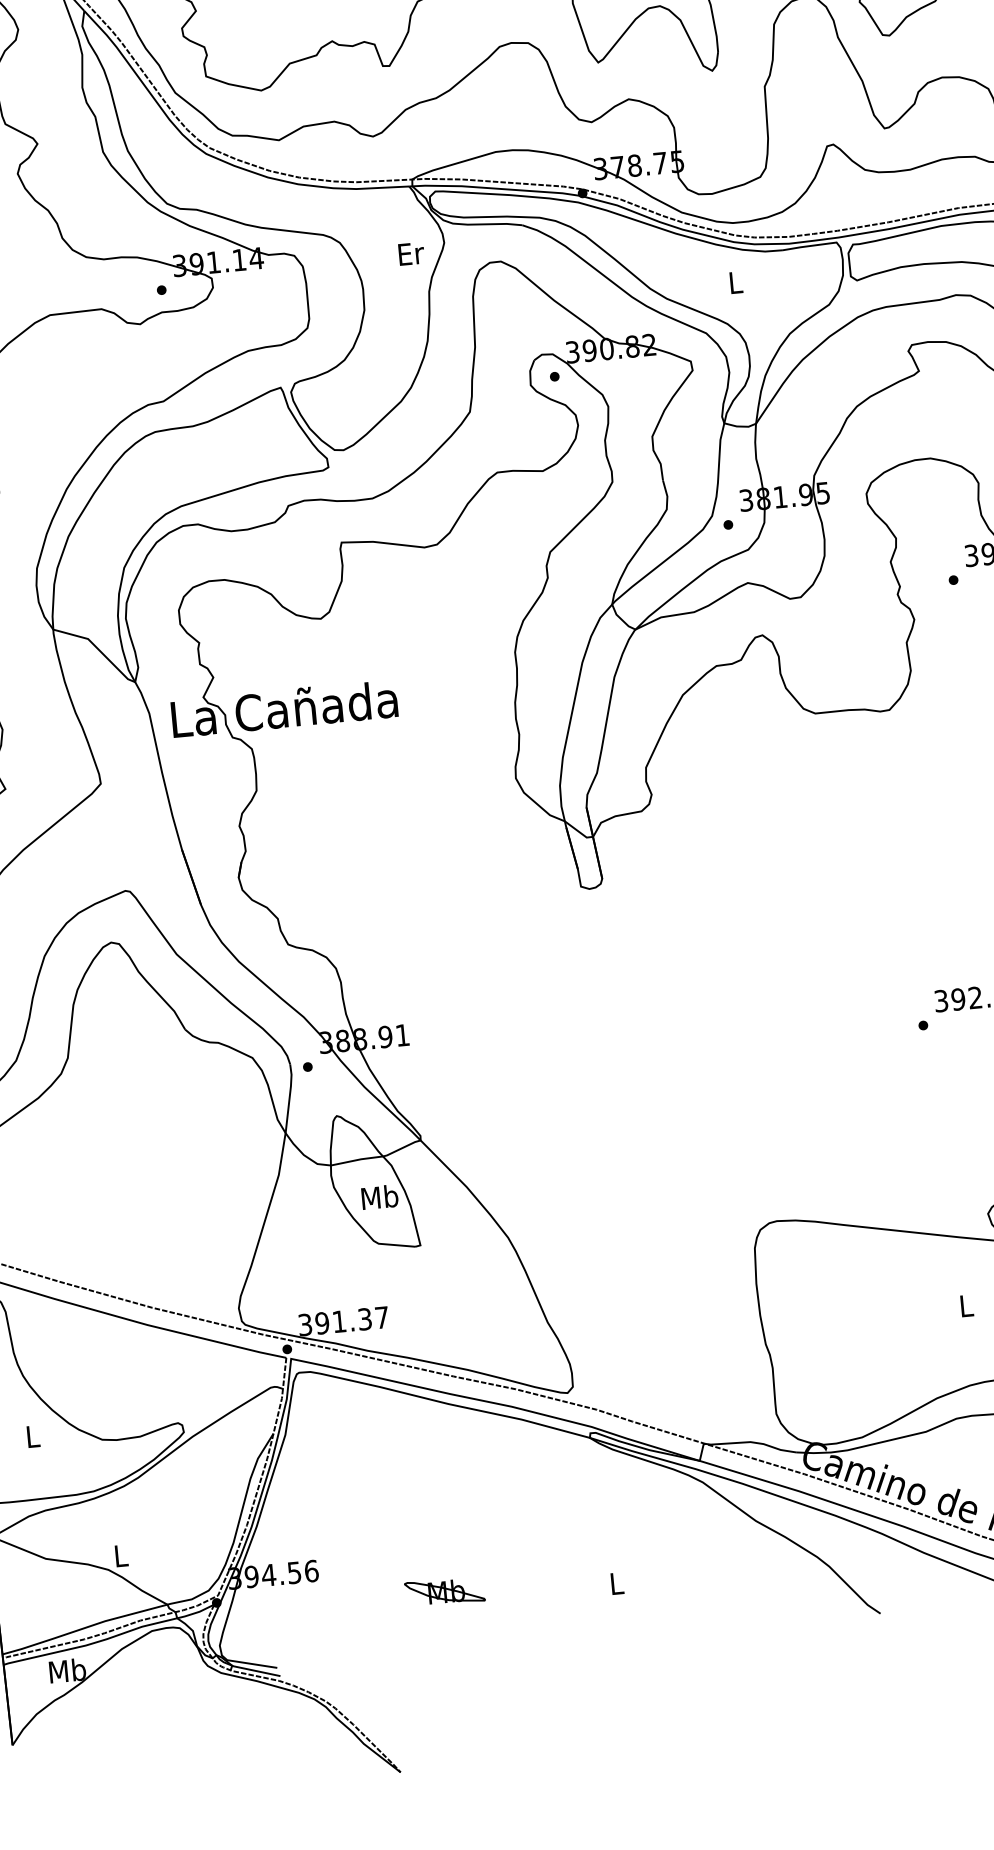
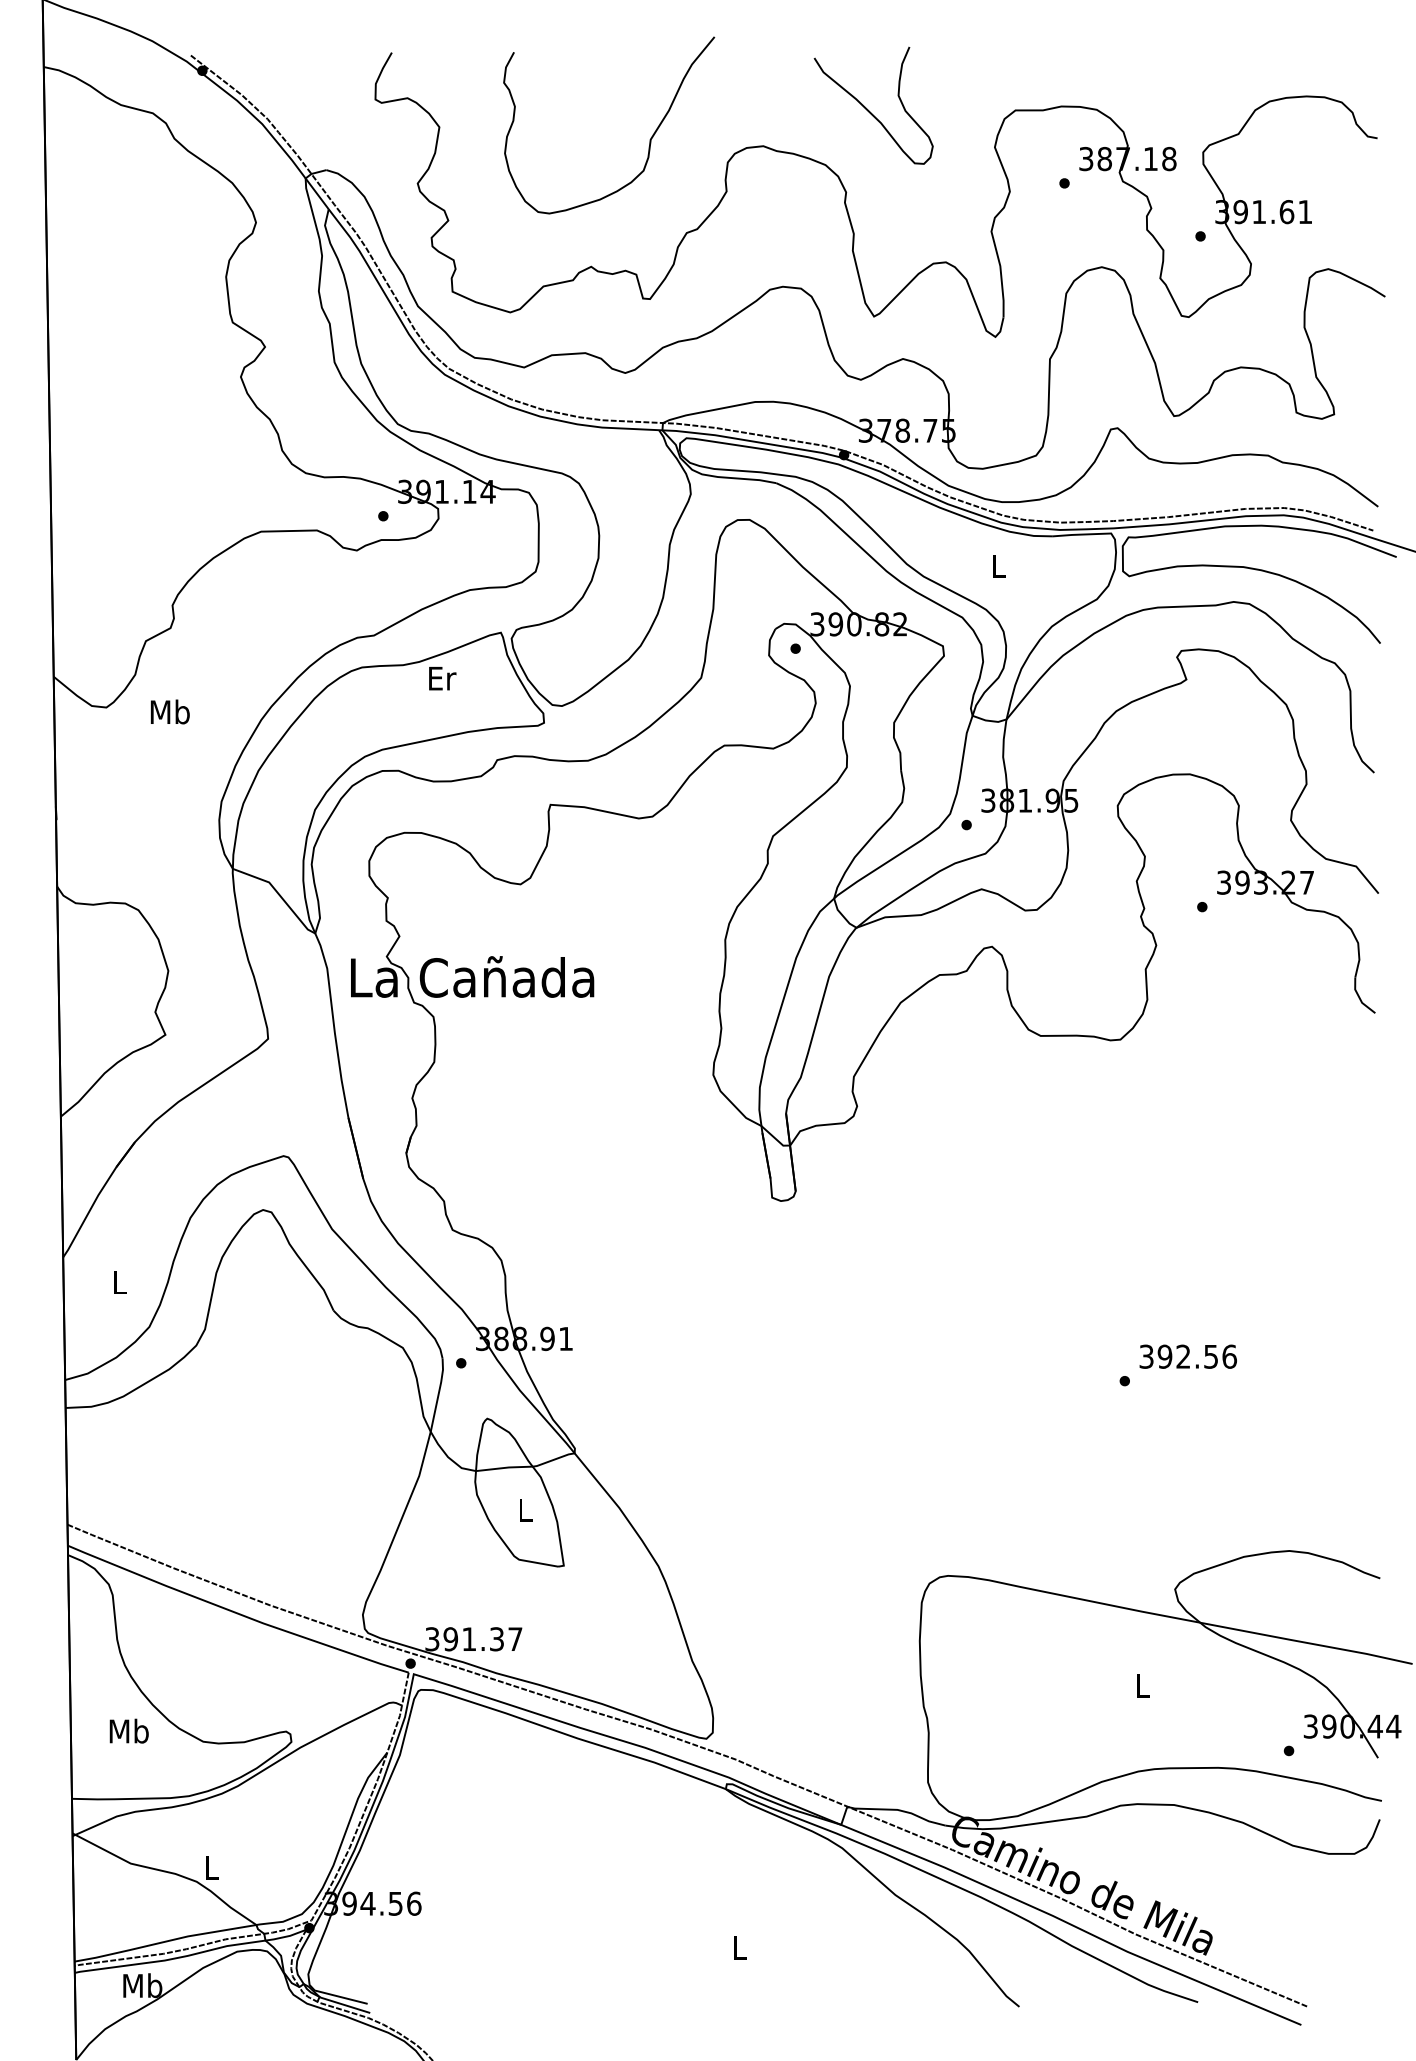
text: (411, 253) -> (442, 678), moved
text: (379, 1196) -> (524, 1509), Mb -> L
text: (32, 1435) -> (128, 1730), L -> Mb
part: (444, 1592) -> (554, 1939), removed

